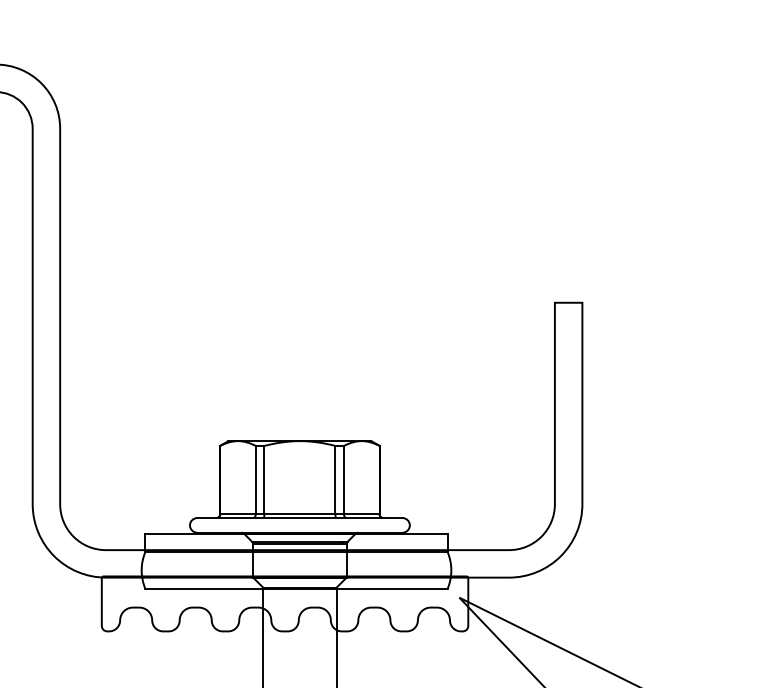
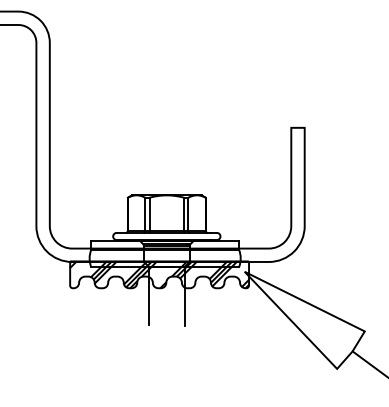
hatch: (284, 603) -> (159, 274), added

